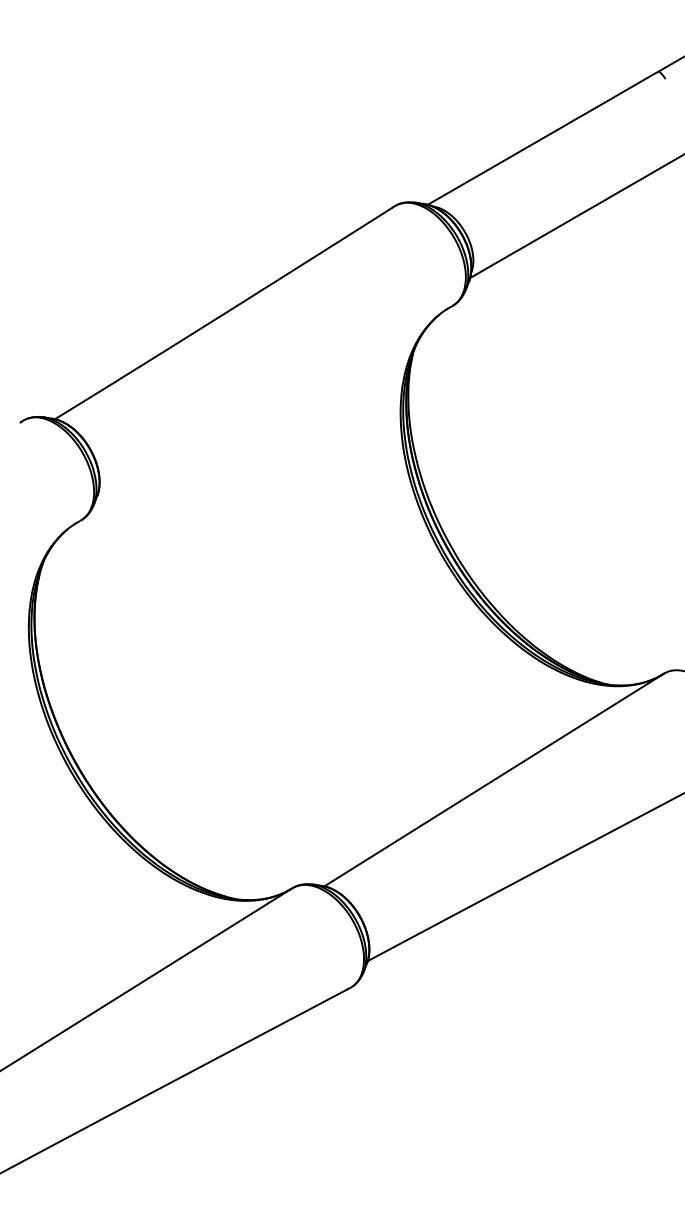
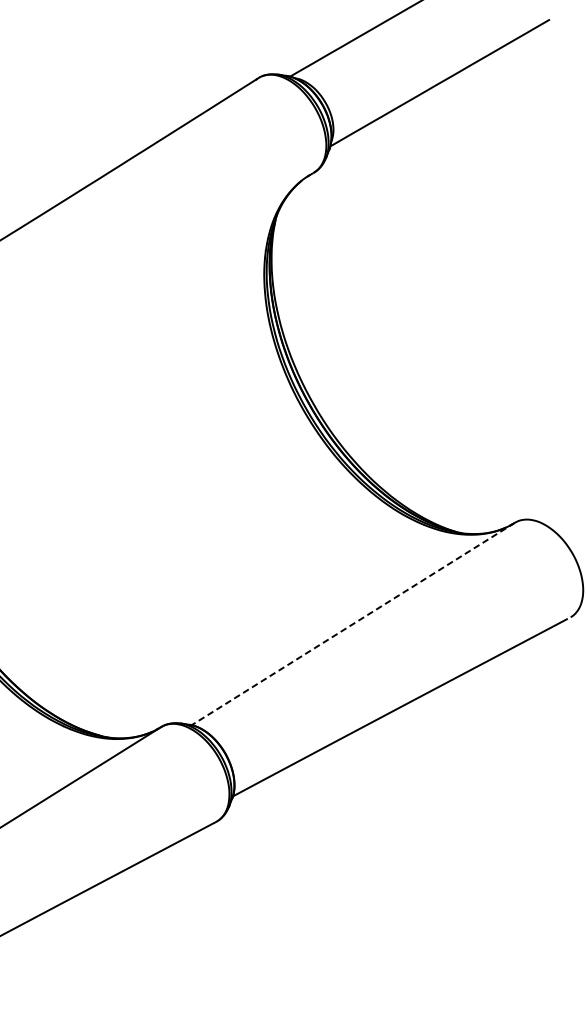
line: (493, 780) -> (352, 624), solid -> dashed

